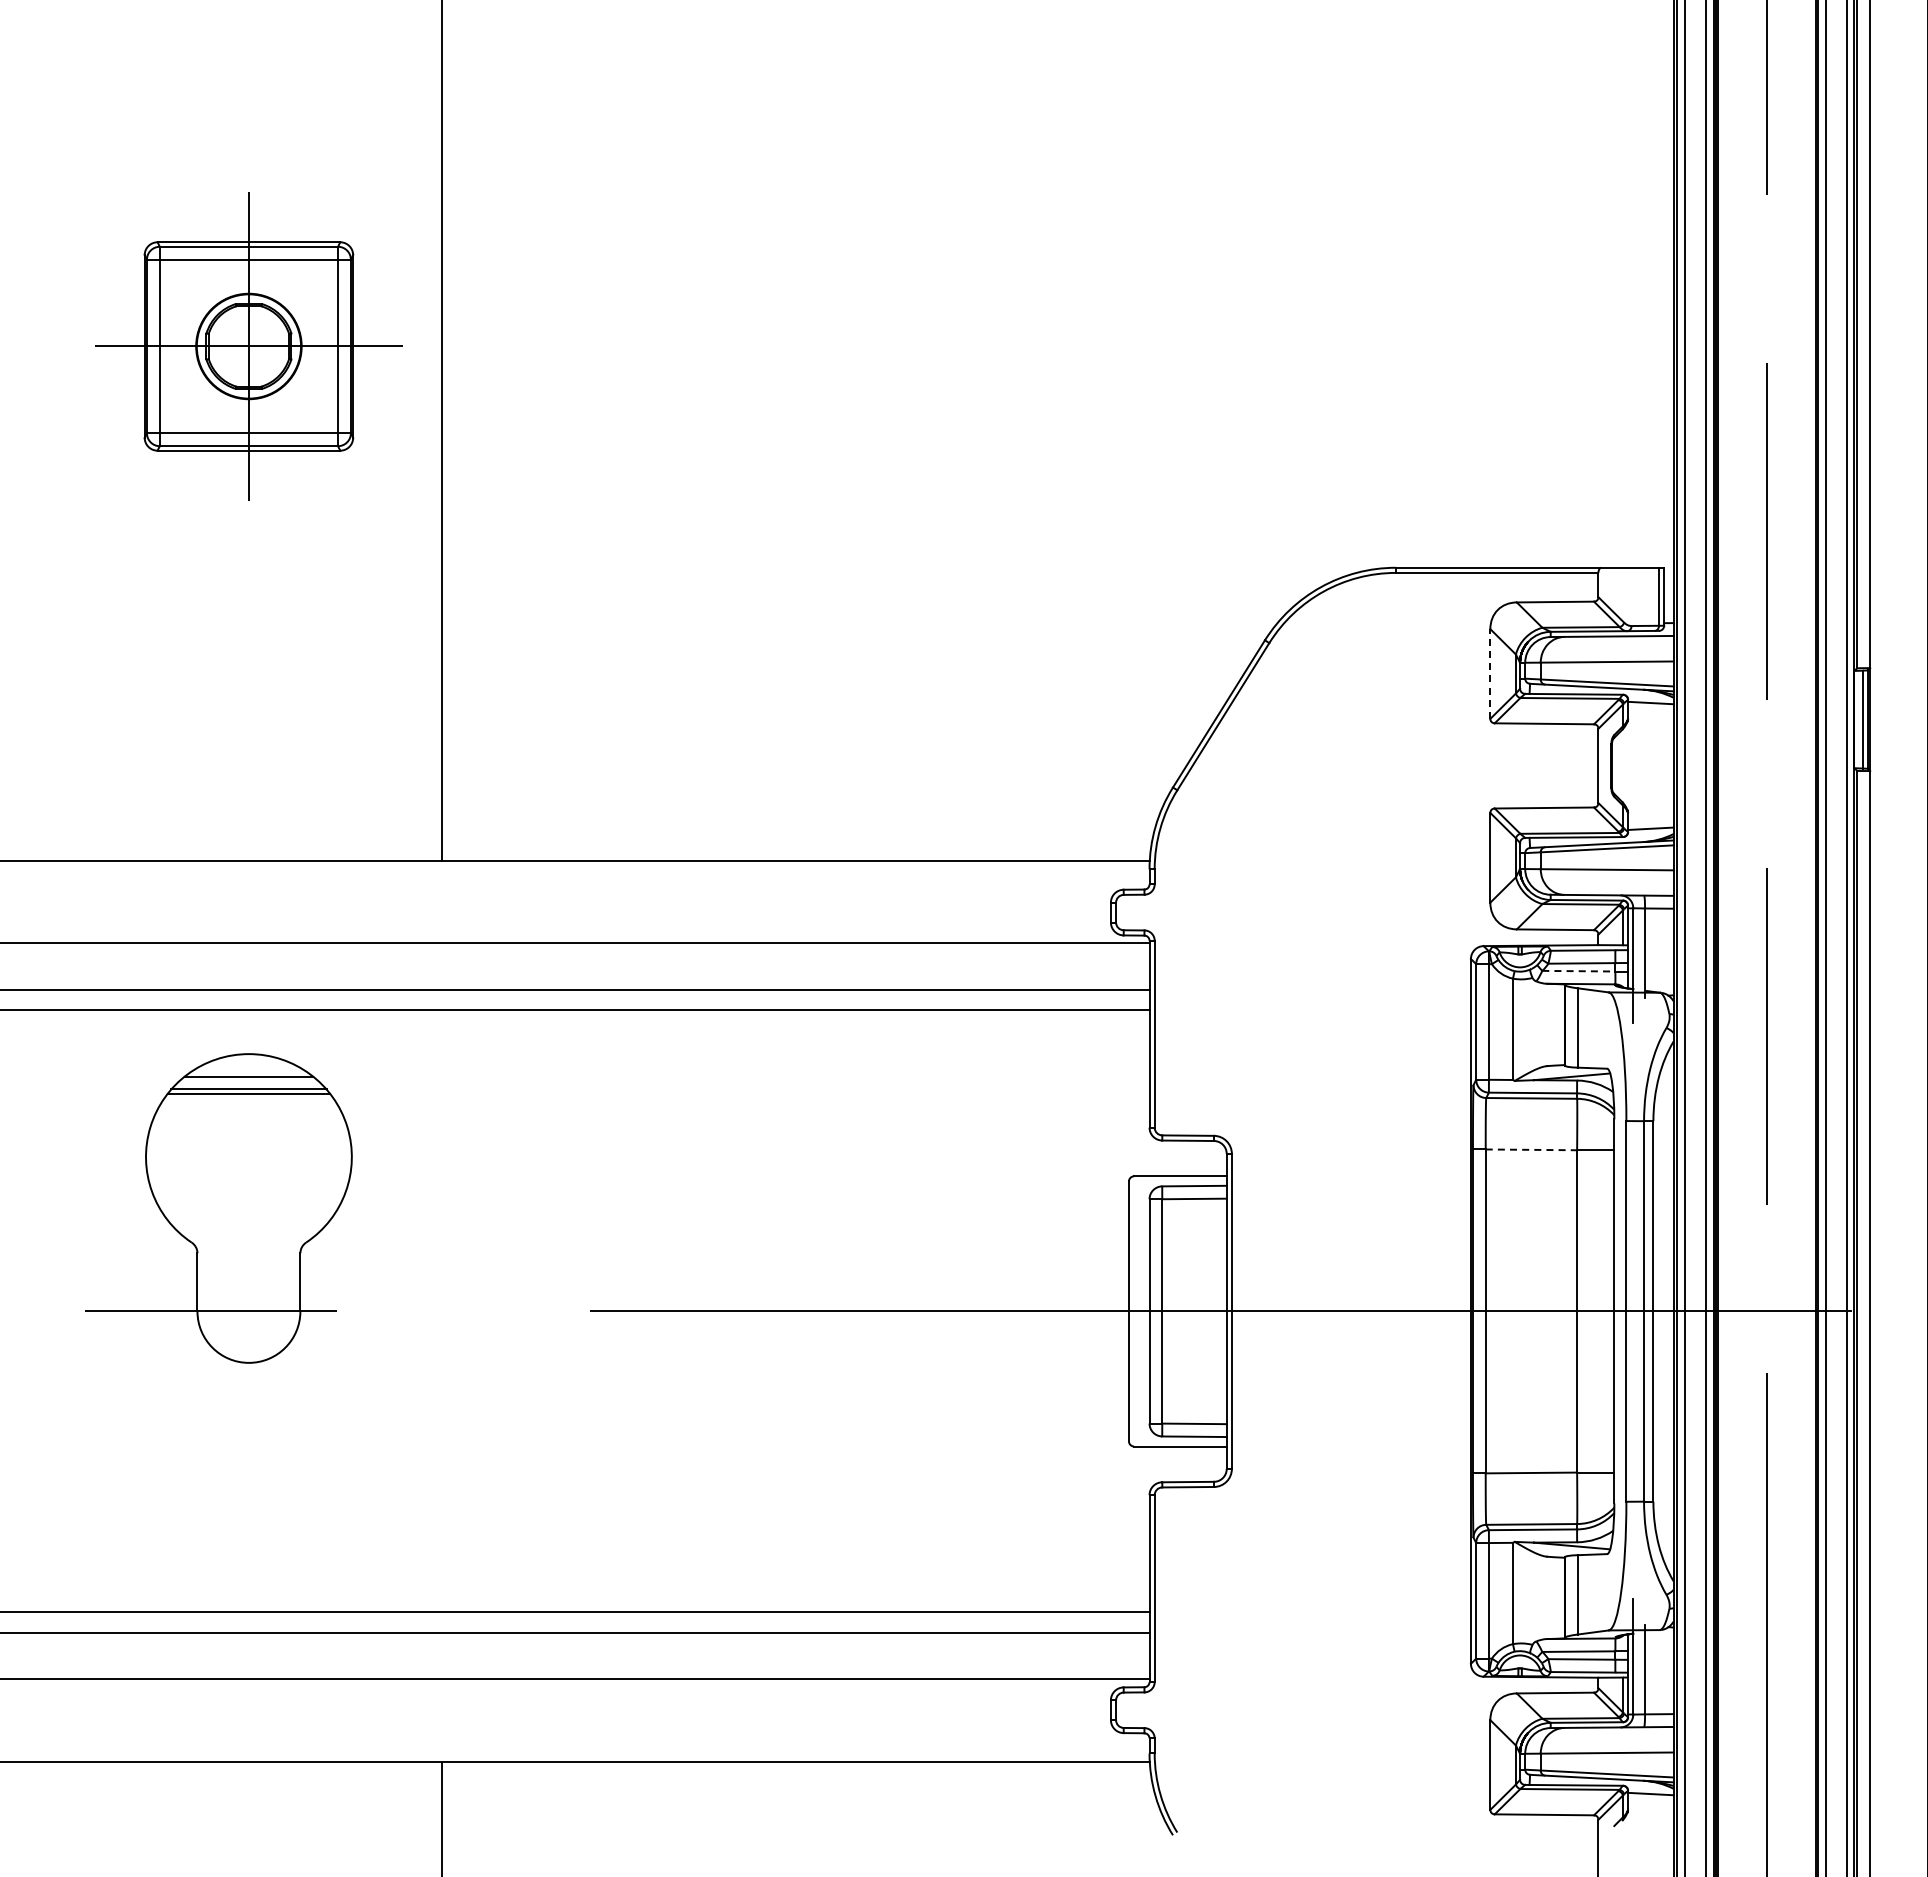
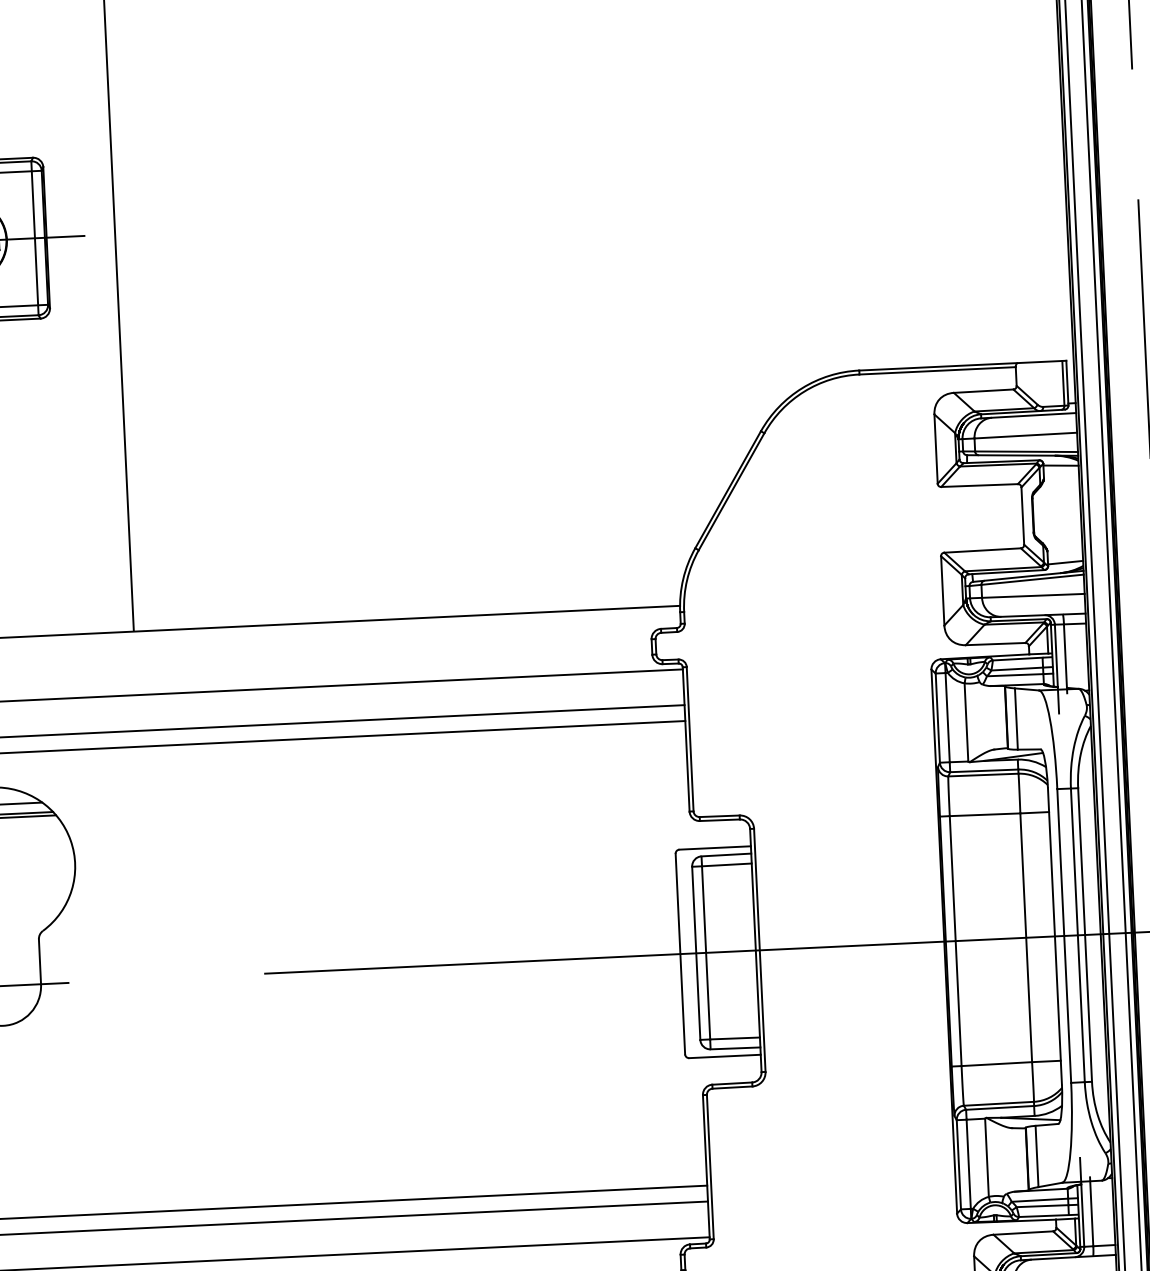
line: (1490, 674) -> (936, 449), dashed -> solid
line: (1578, 971) -> (1014, 675), dashed -> solid
line: (1531, 1149) -> (985, 814), dashed -> solid

